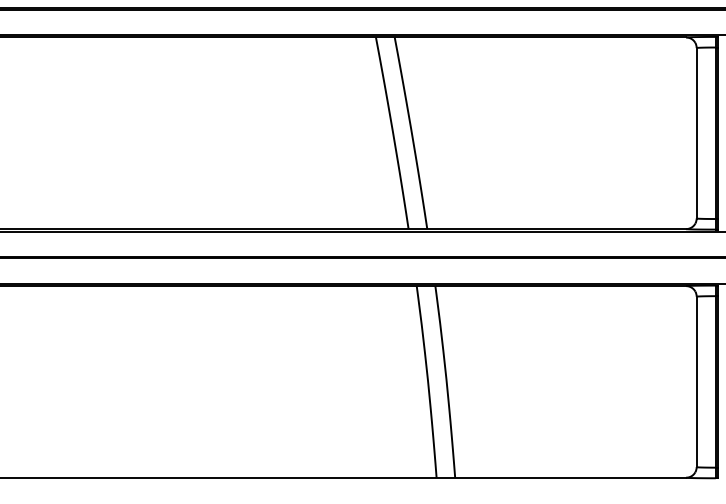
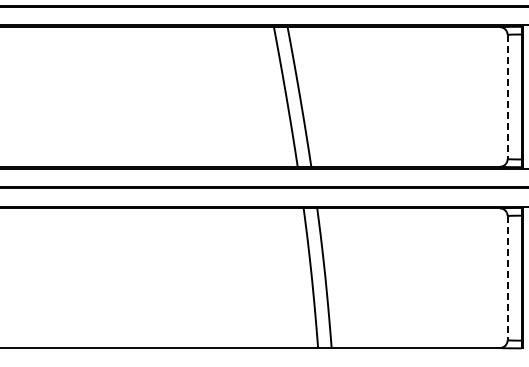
line: (696, 133) -> (507, 97), solid -> dashed
line: (696, 382) -> (507, 278), solid -> dashed

